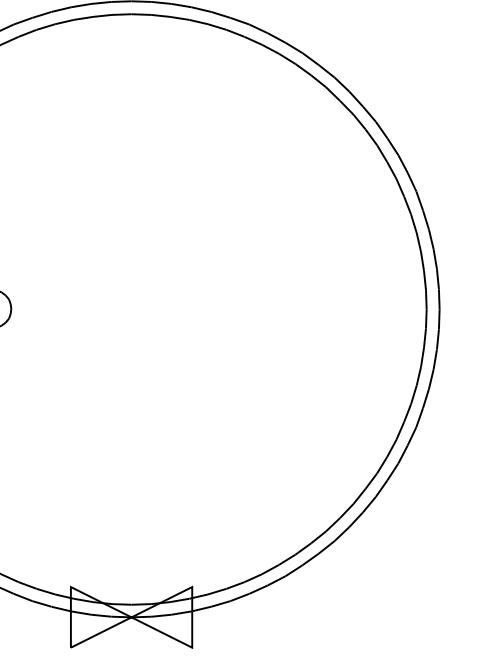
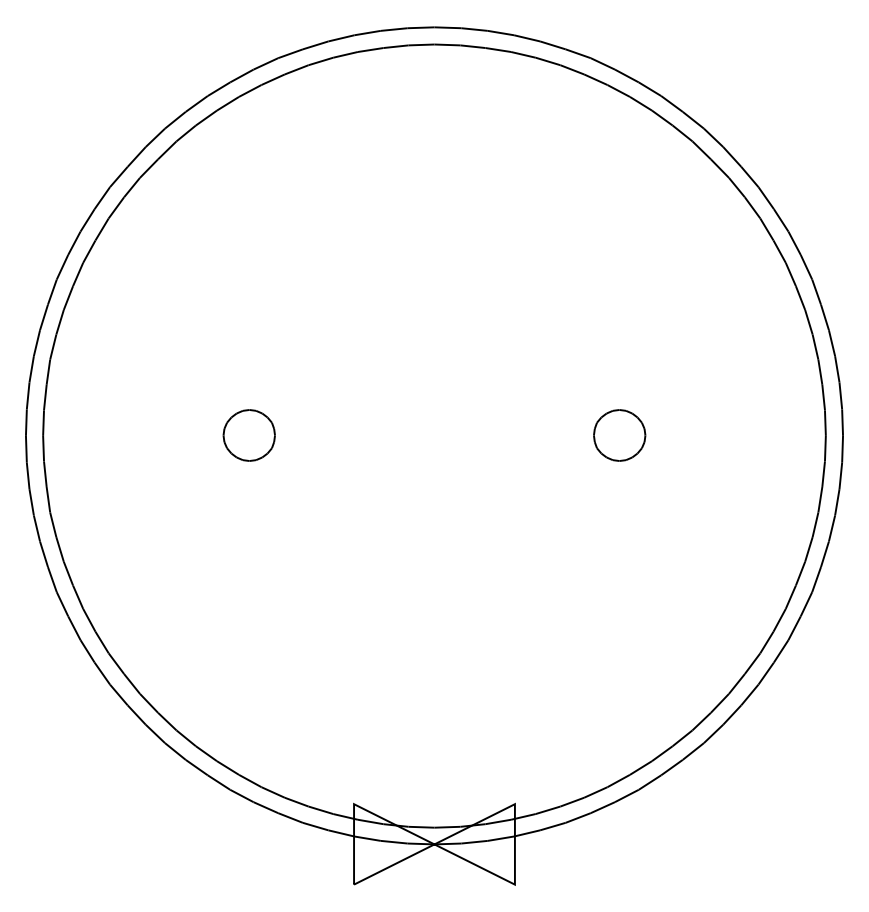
part: (271, 309) -> (619, 435), added

